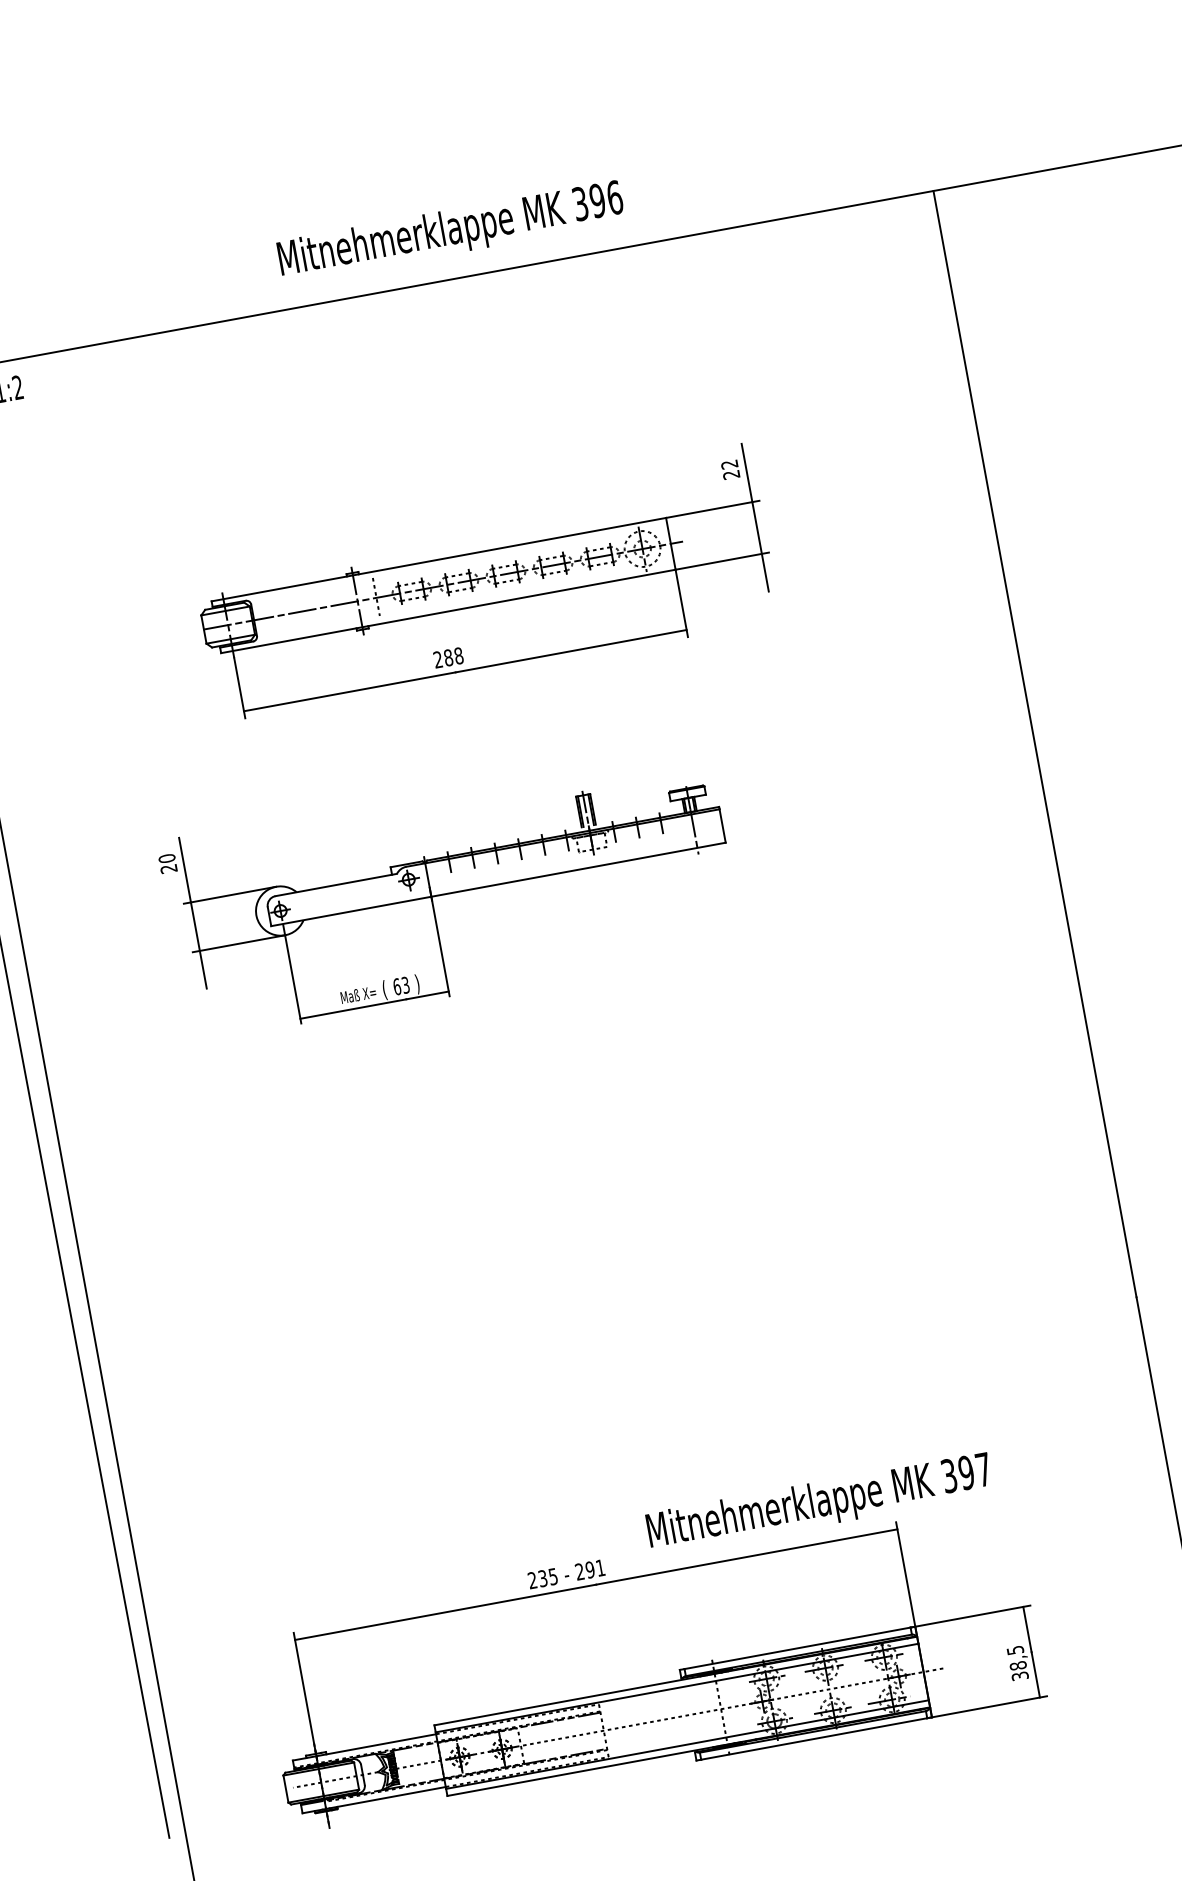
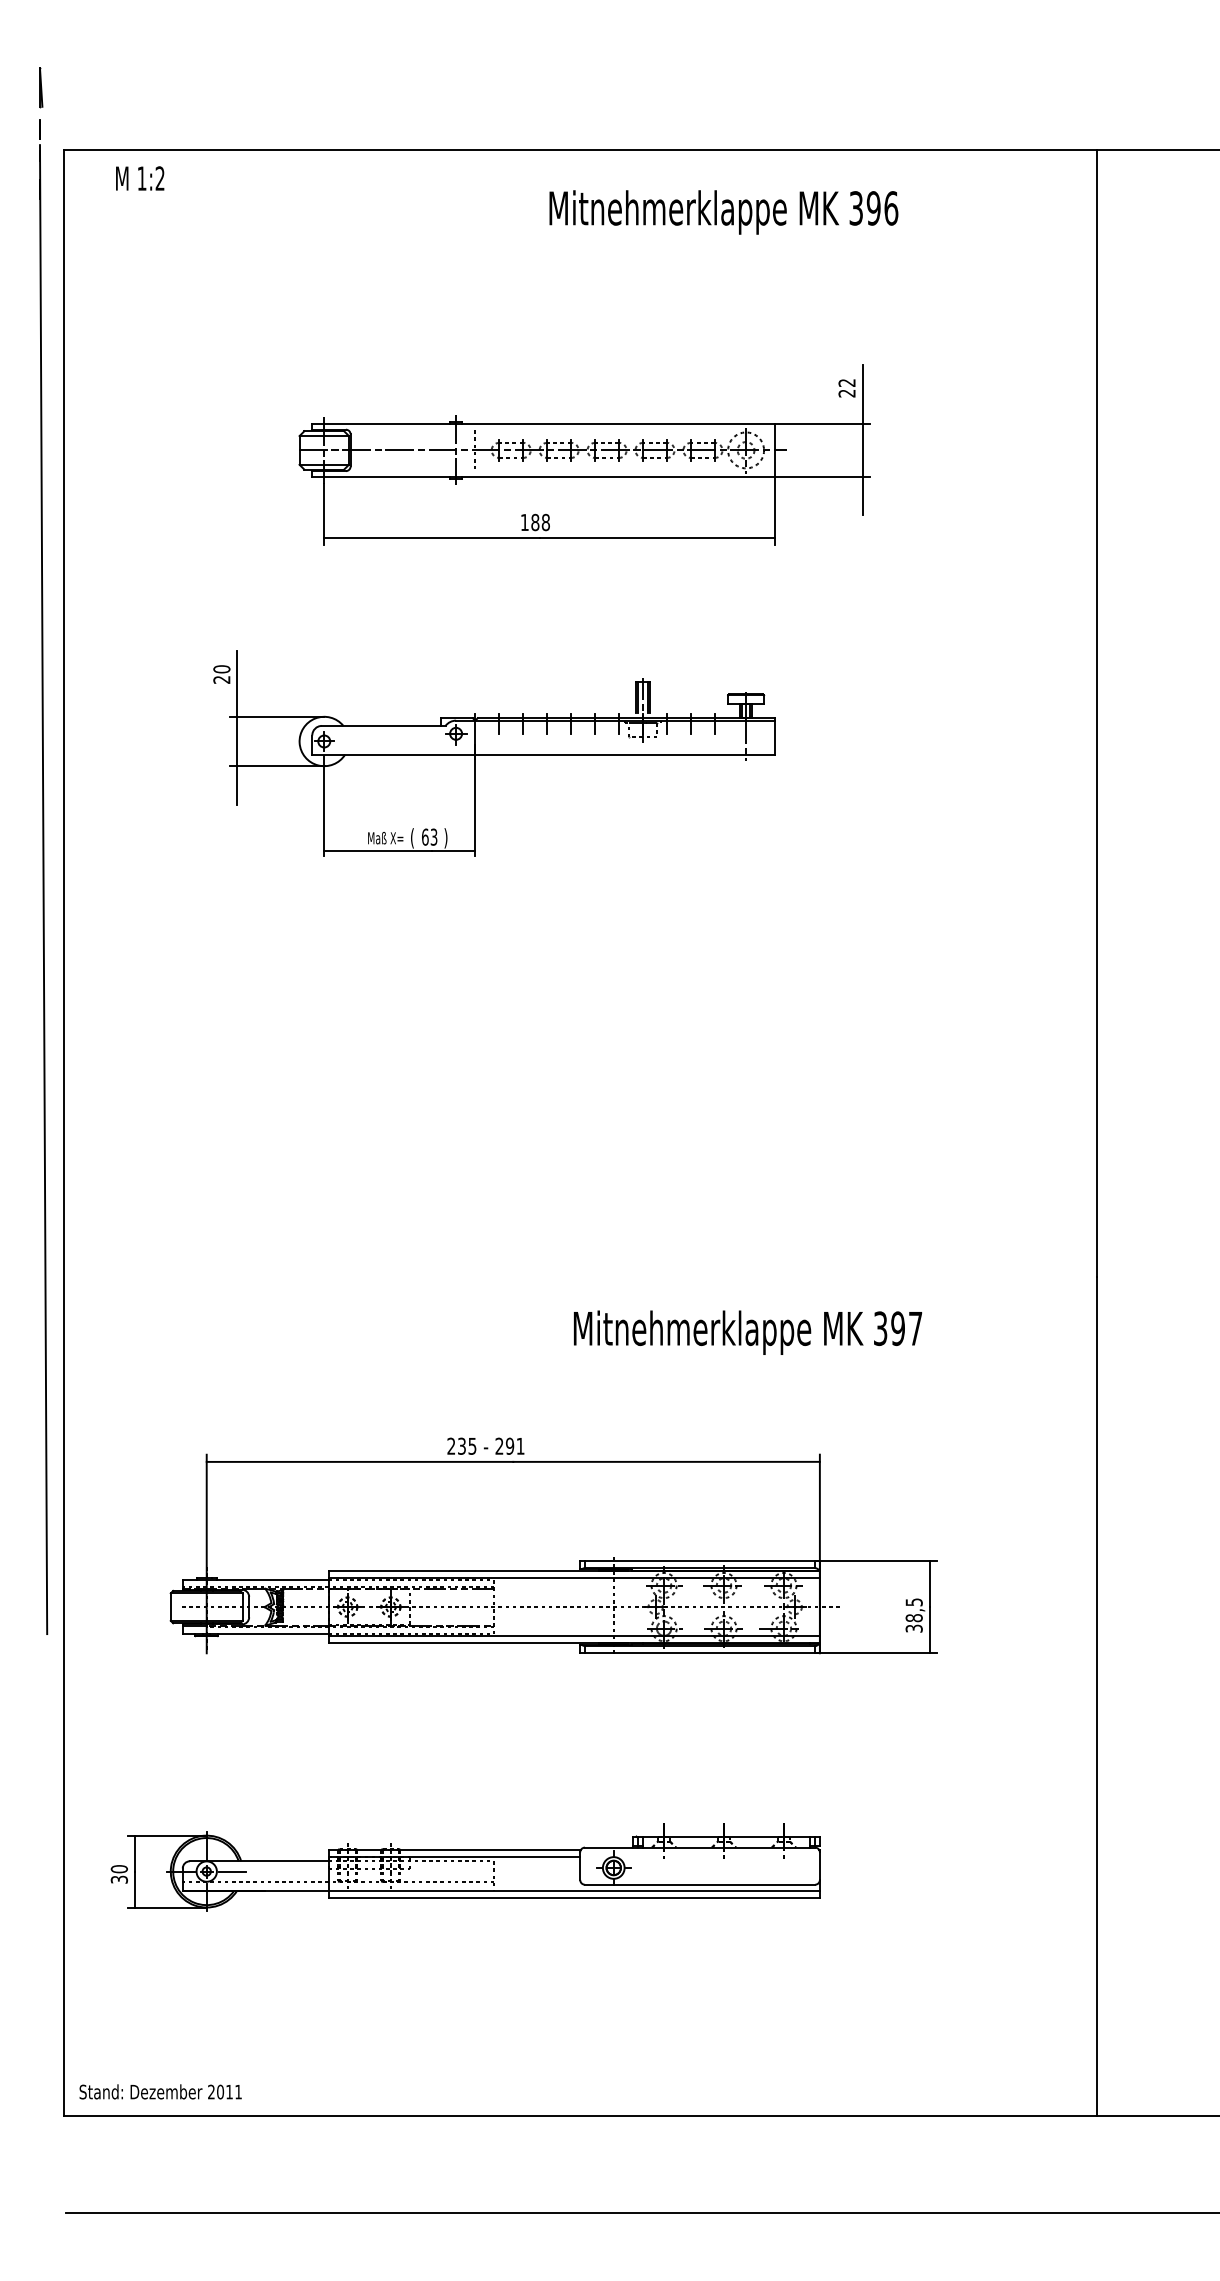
text: (450, 231) -> (723, 212), moved
text: (437, 658) -> (524, 521), 288 -> 188
text: (820, 1503) -> (748, 1332), moved

